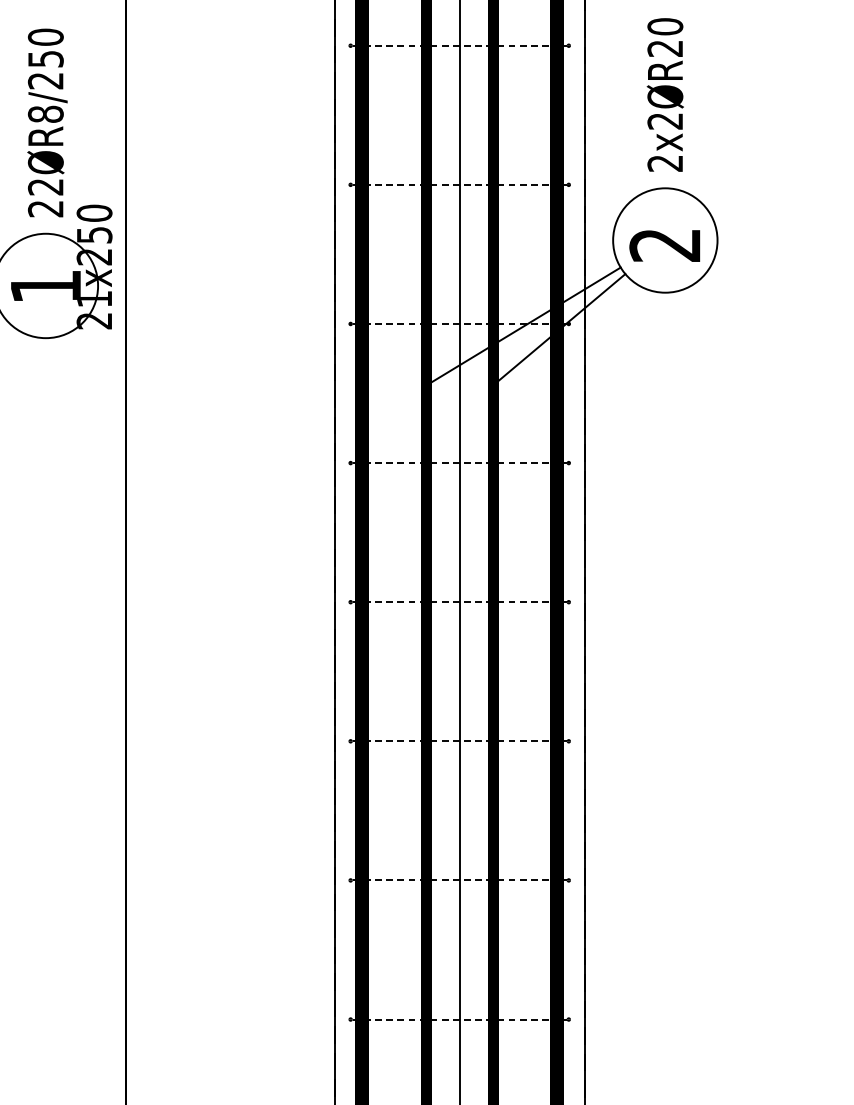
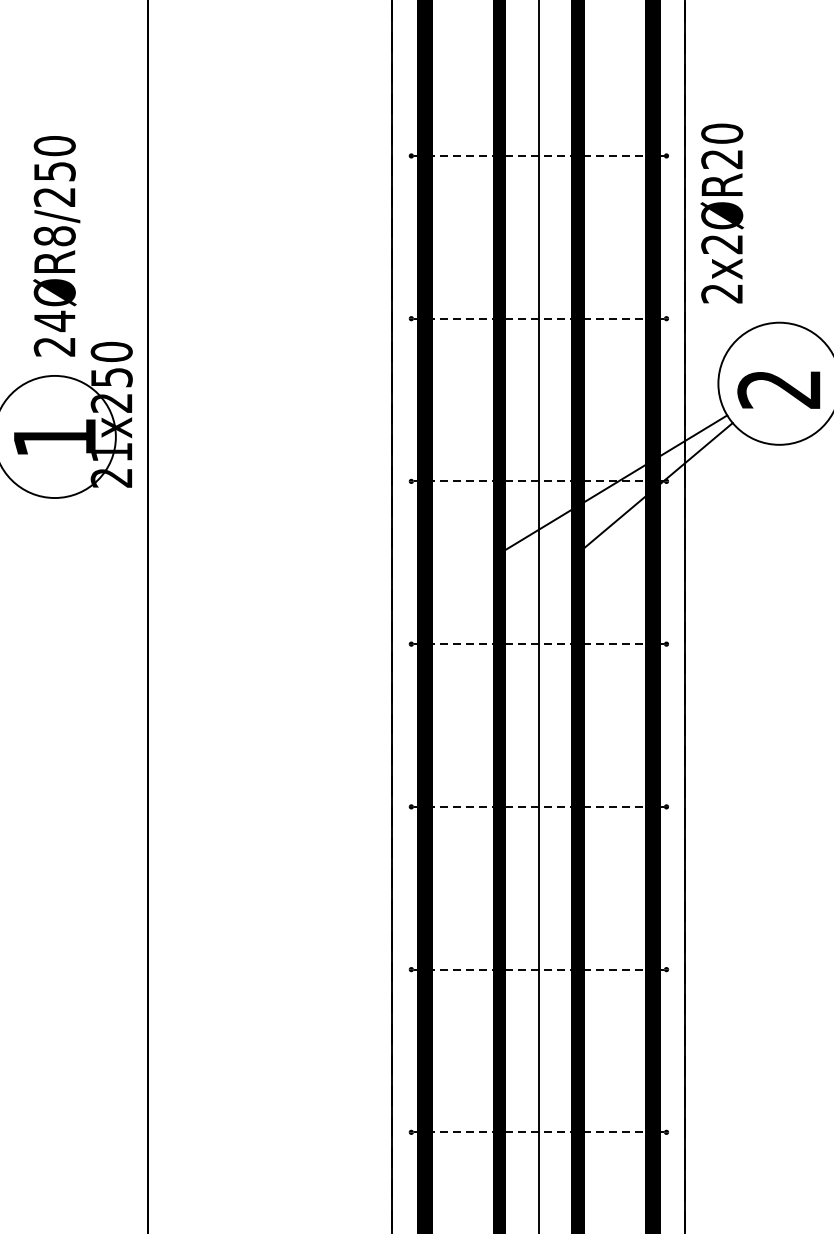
text: (664, 94) -> (721, 212), moved
text: (45, 187) -> (54, 321), 22ØR8/250 -> 24ØR8/250

